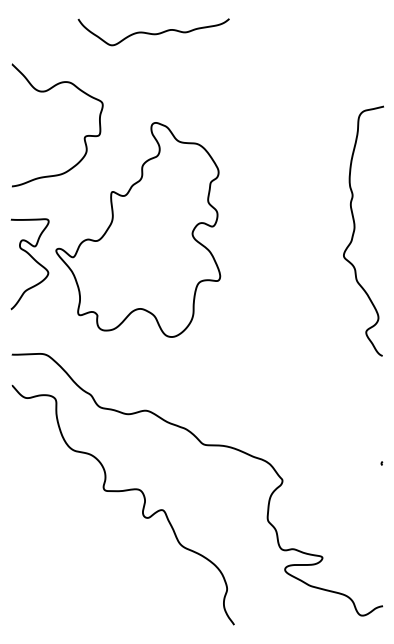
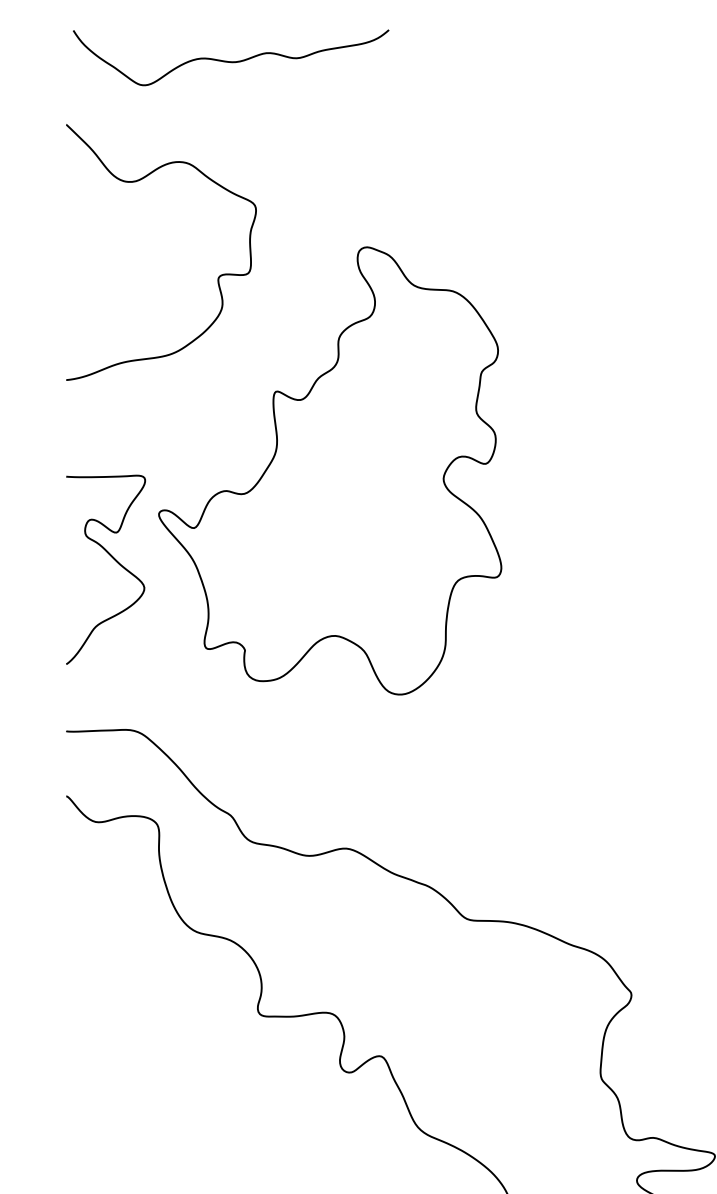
curve: (153, 33) -> (230, 60), moved
curve: (33, 259) -> (113, 559), moved

